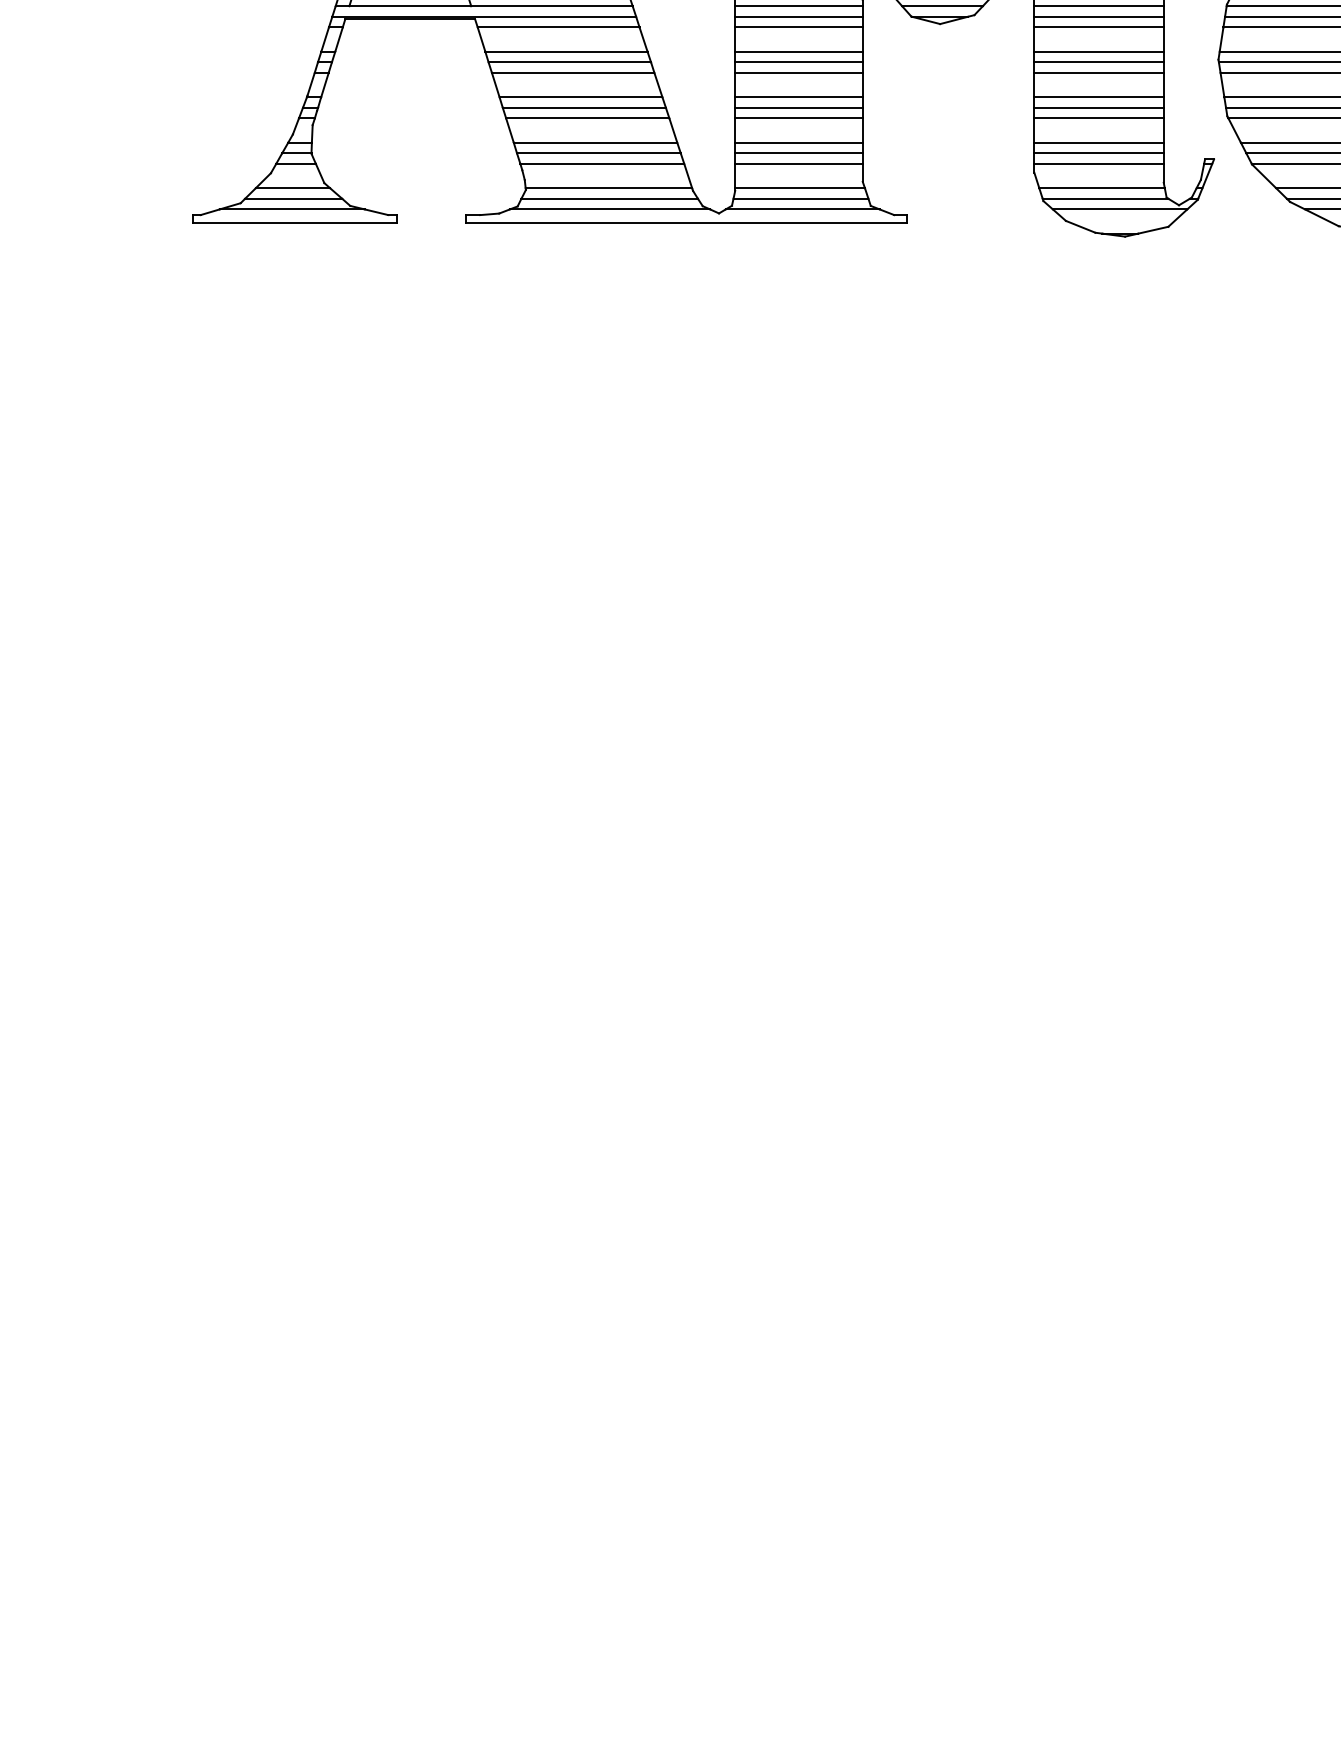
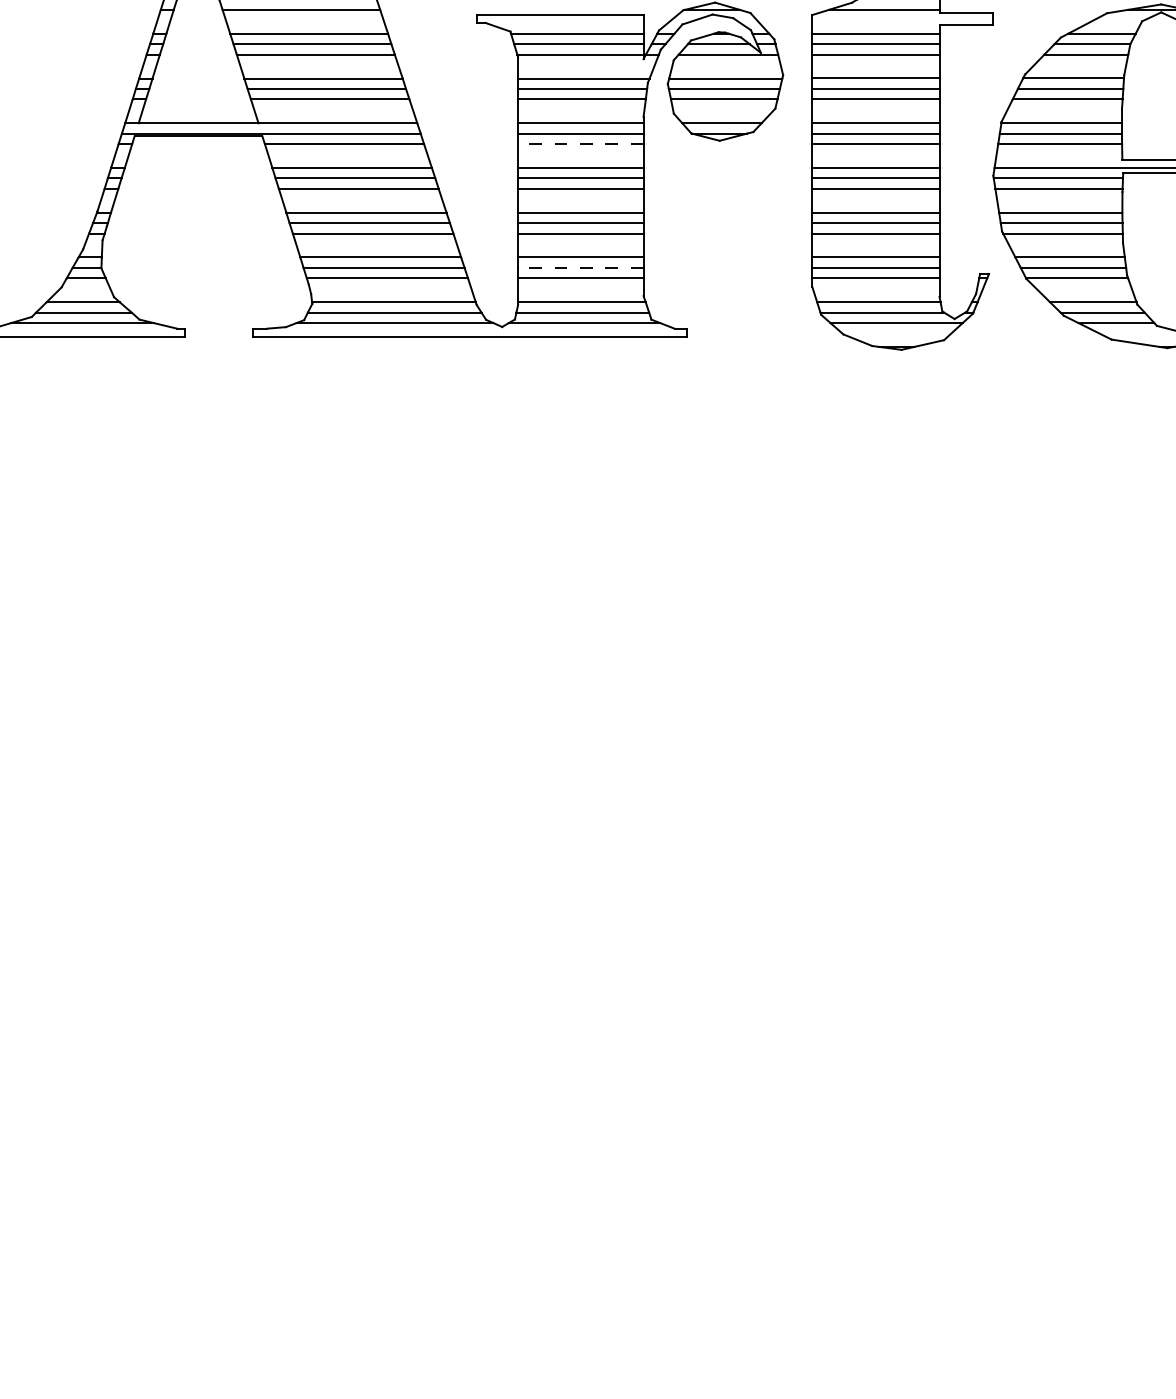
line: (798, 27) -> (580, 144), solid -> dashed
line: (798, 153) -> (580, 268), solid -> dashed

